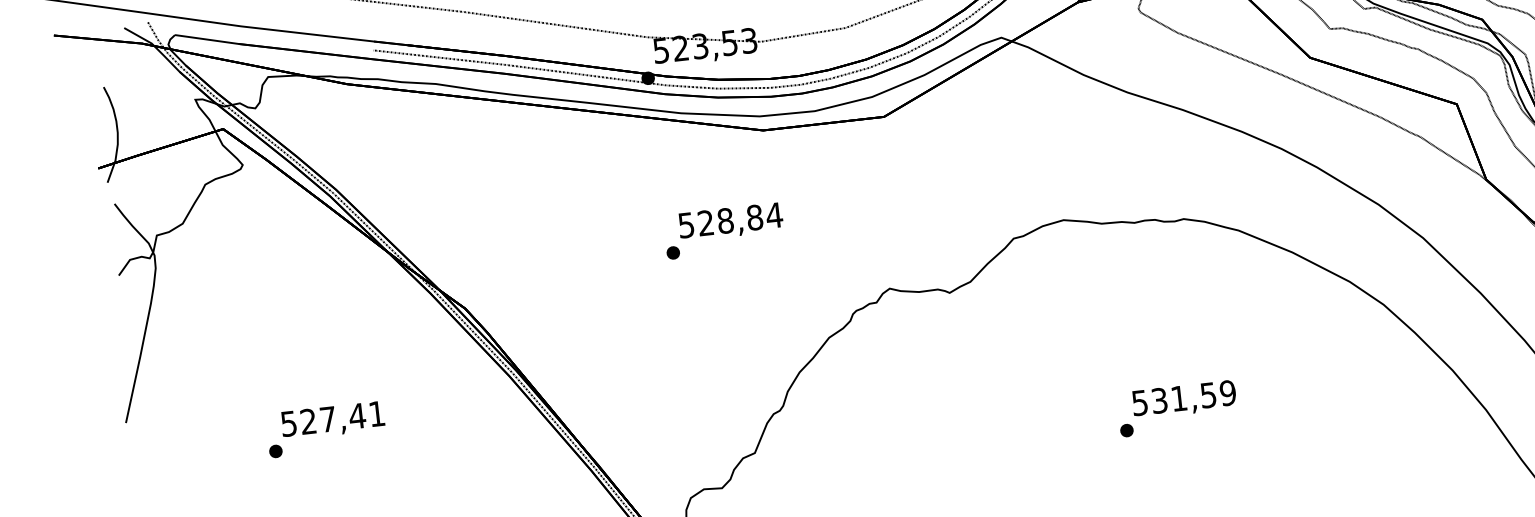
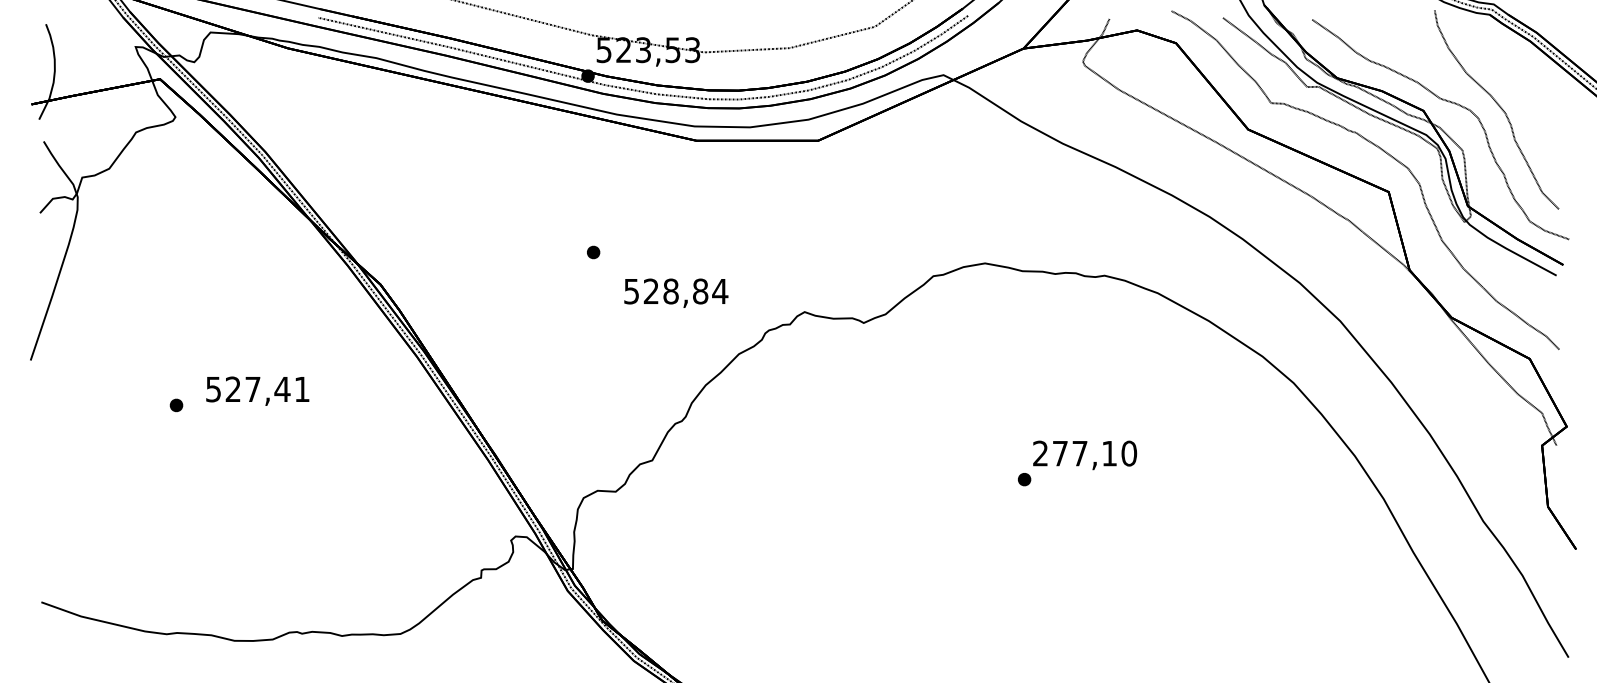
text: (731, 221) -> (676, 292), moved
text: (1184, 397) -> (1085, 453), 531,59 -> 277,10
text: (332, 419) -> (257, 390), moved

